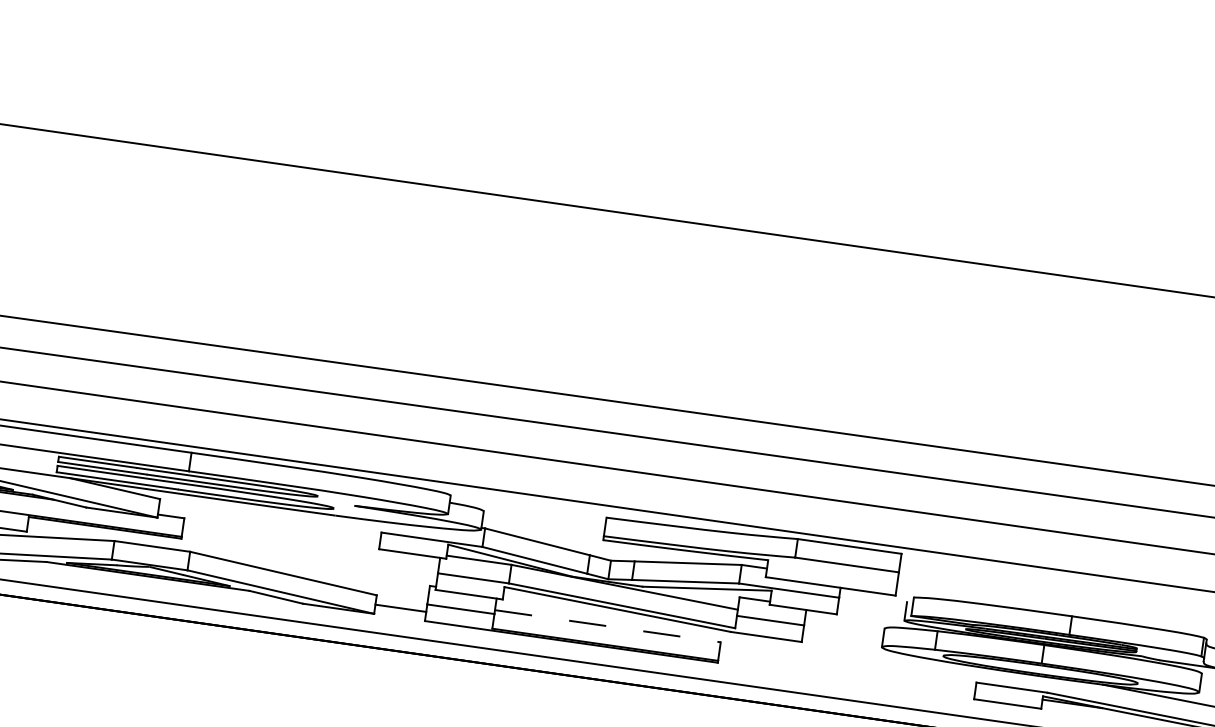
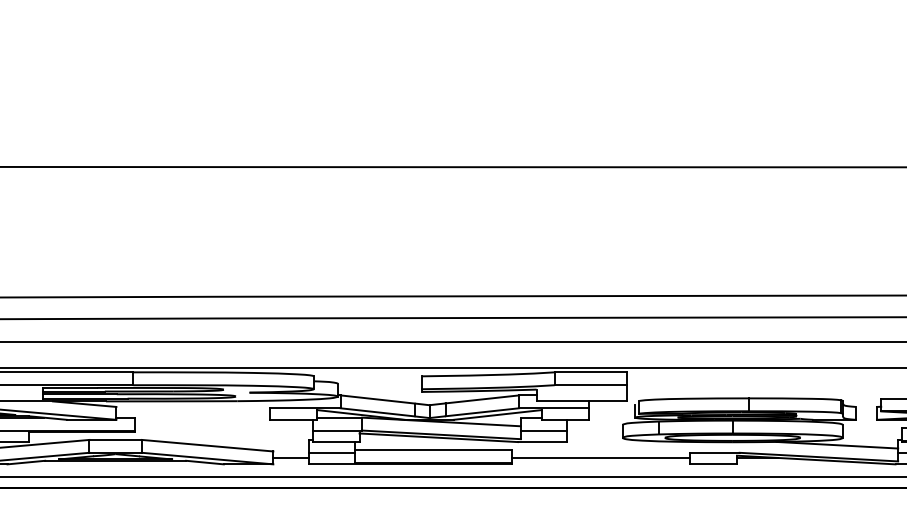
line: (608, 626) -> (434, 450), dashed -> solid
line: (847, 671) -> (601, 457), added

